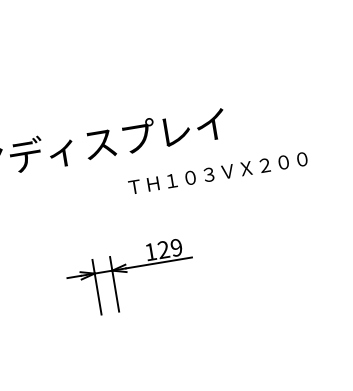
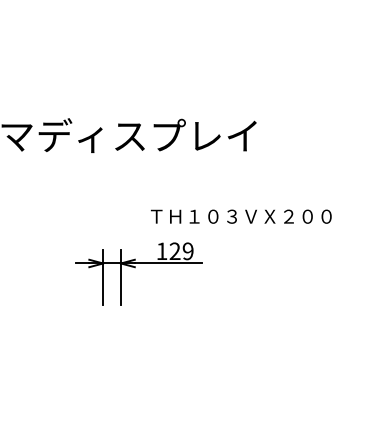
text: (218, 173) -> (241, 216), moved

